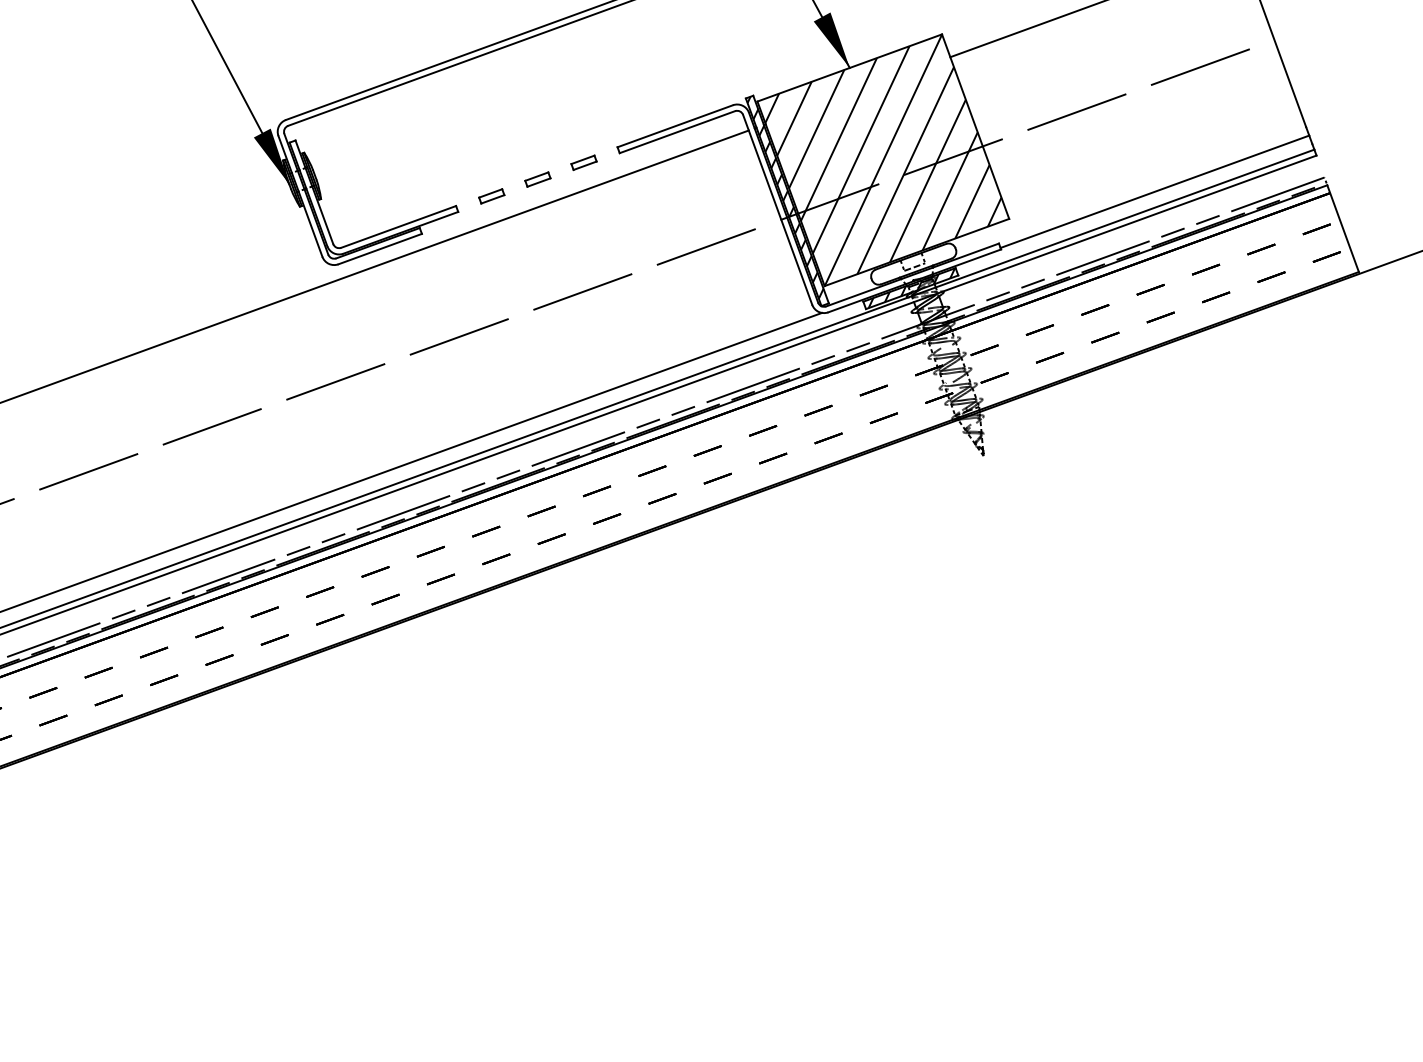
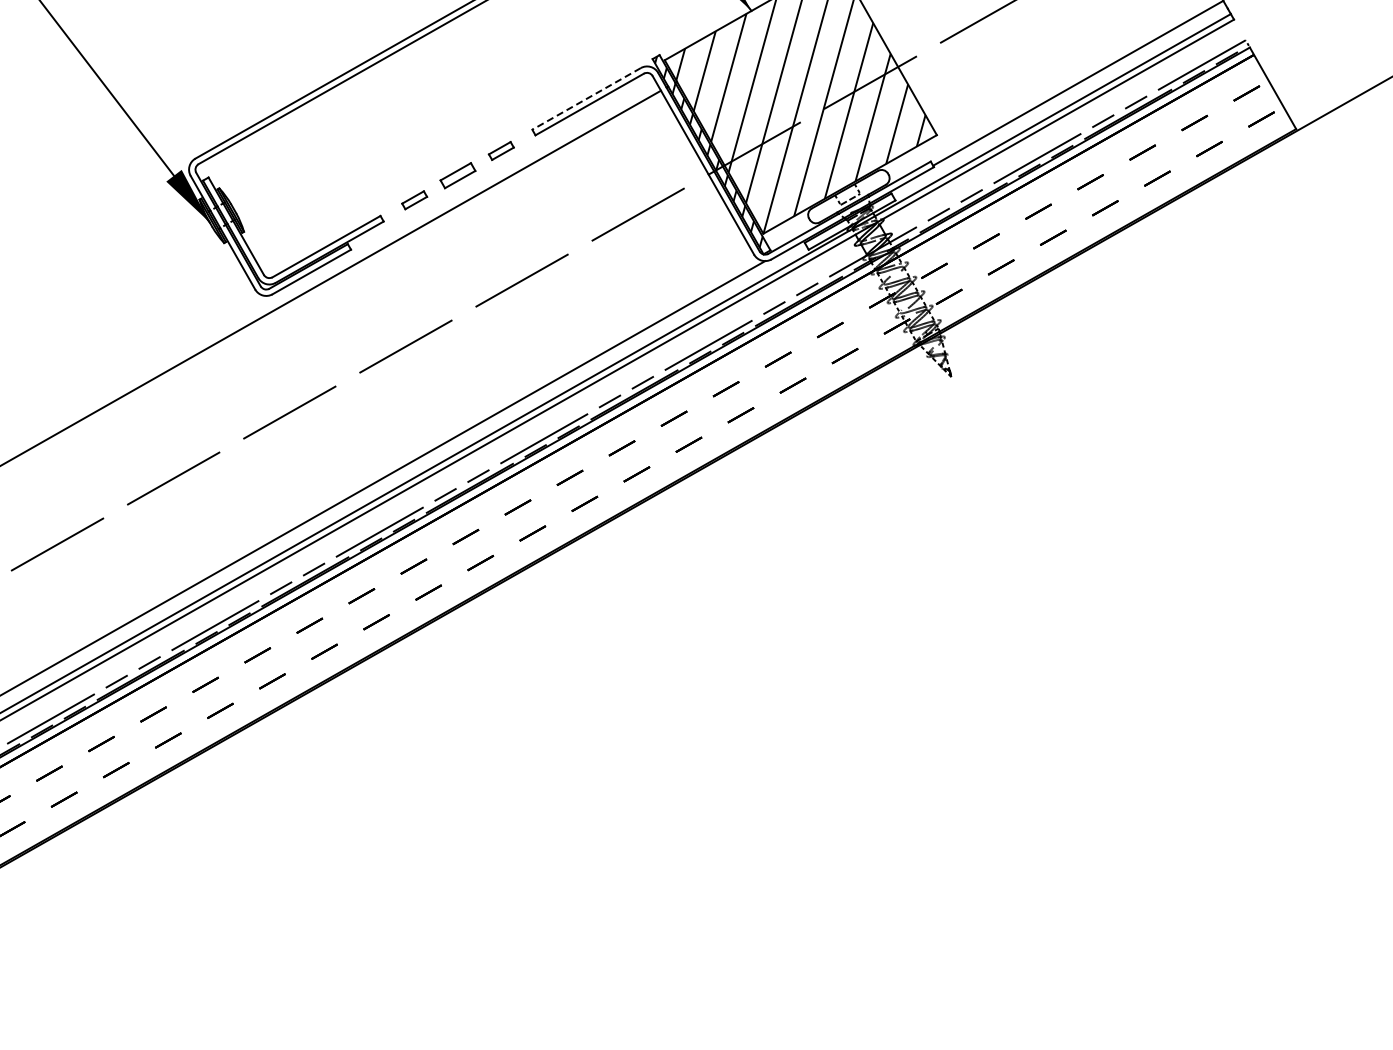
line: (674, 126) -> (585, 99), solid -> dashed
part: (537, 179) -> (457, 175), size x1.4
hatch: (911, 288) -> (850, 221), removed

